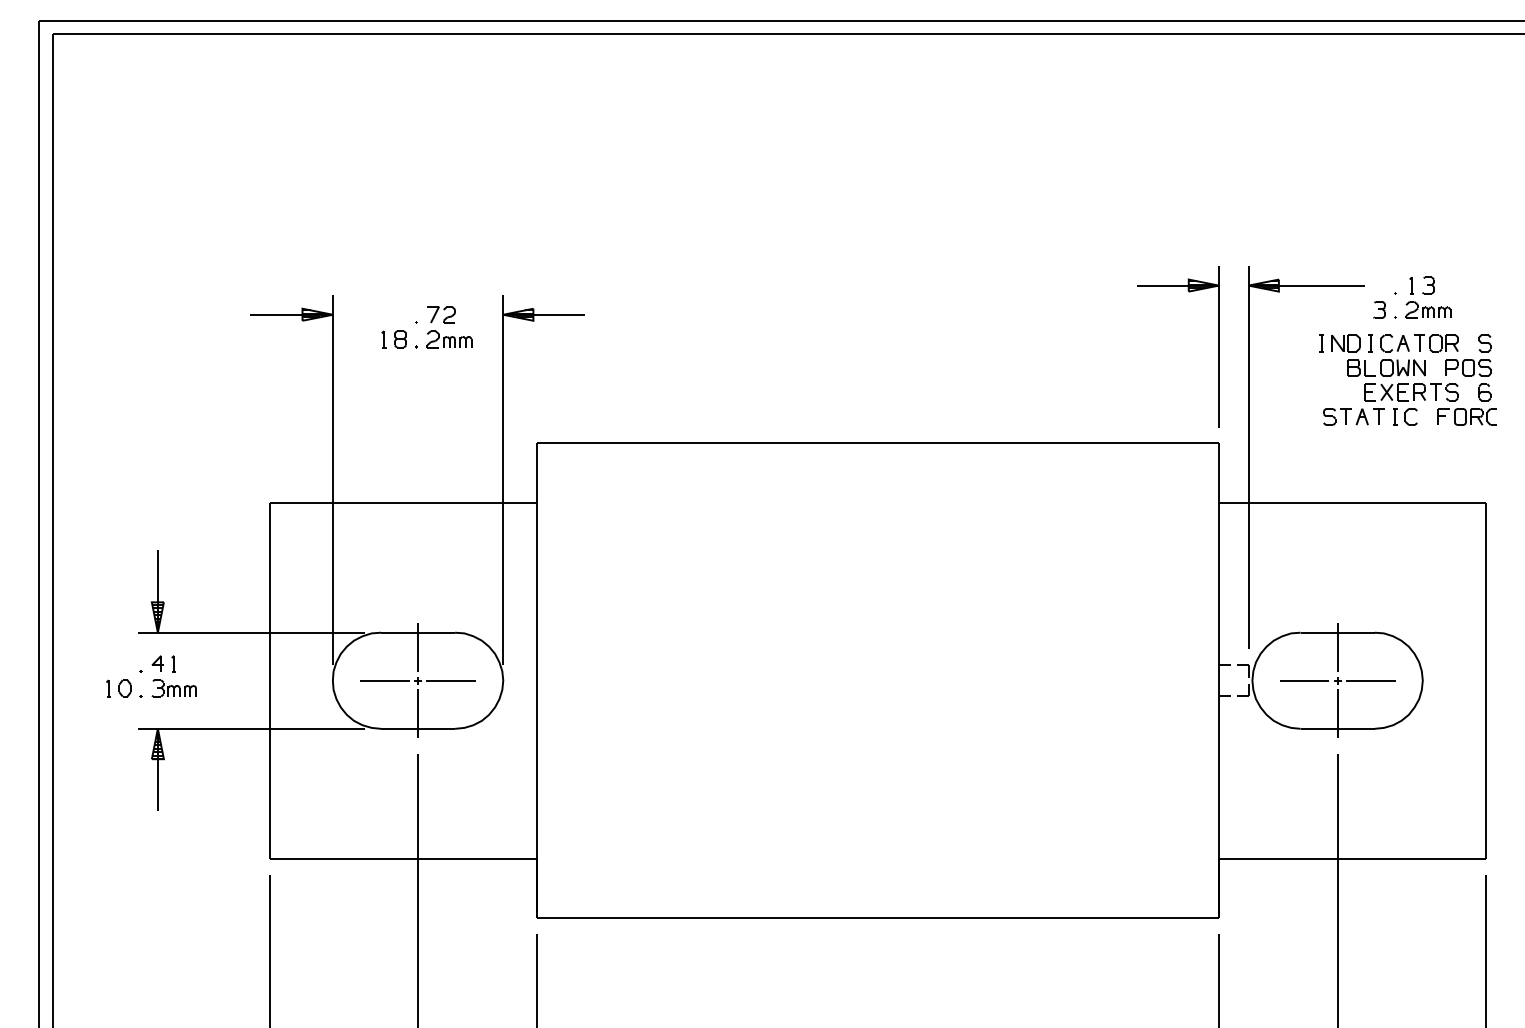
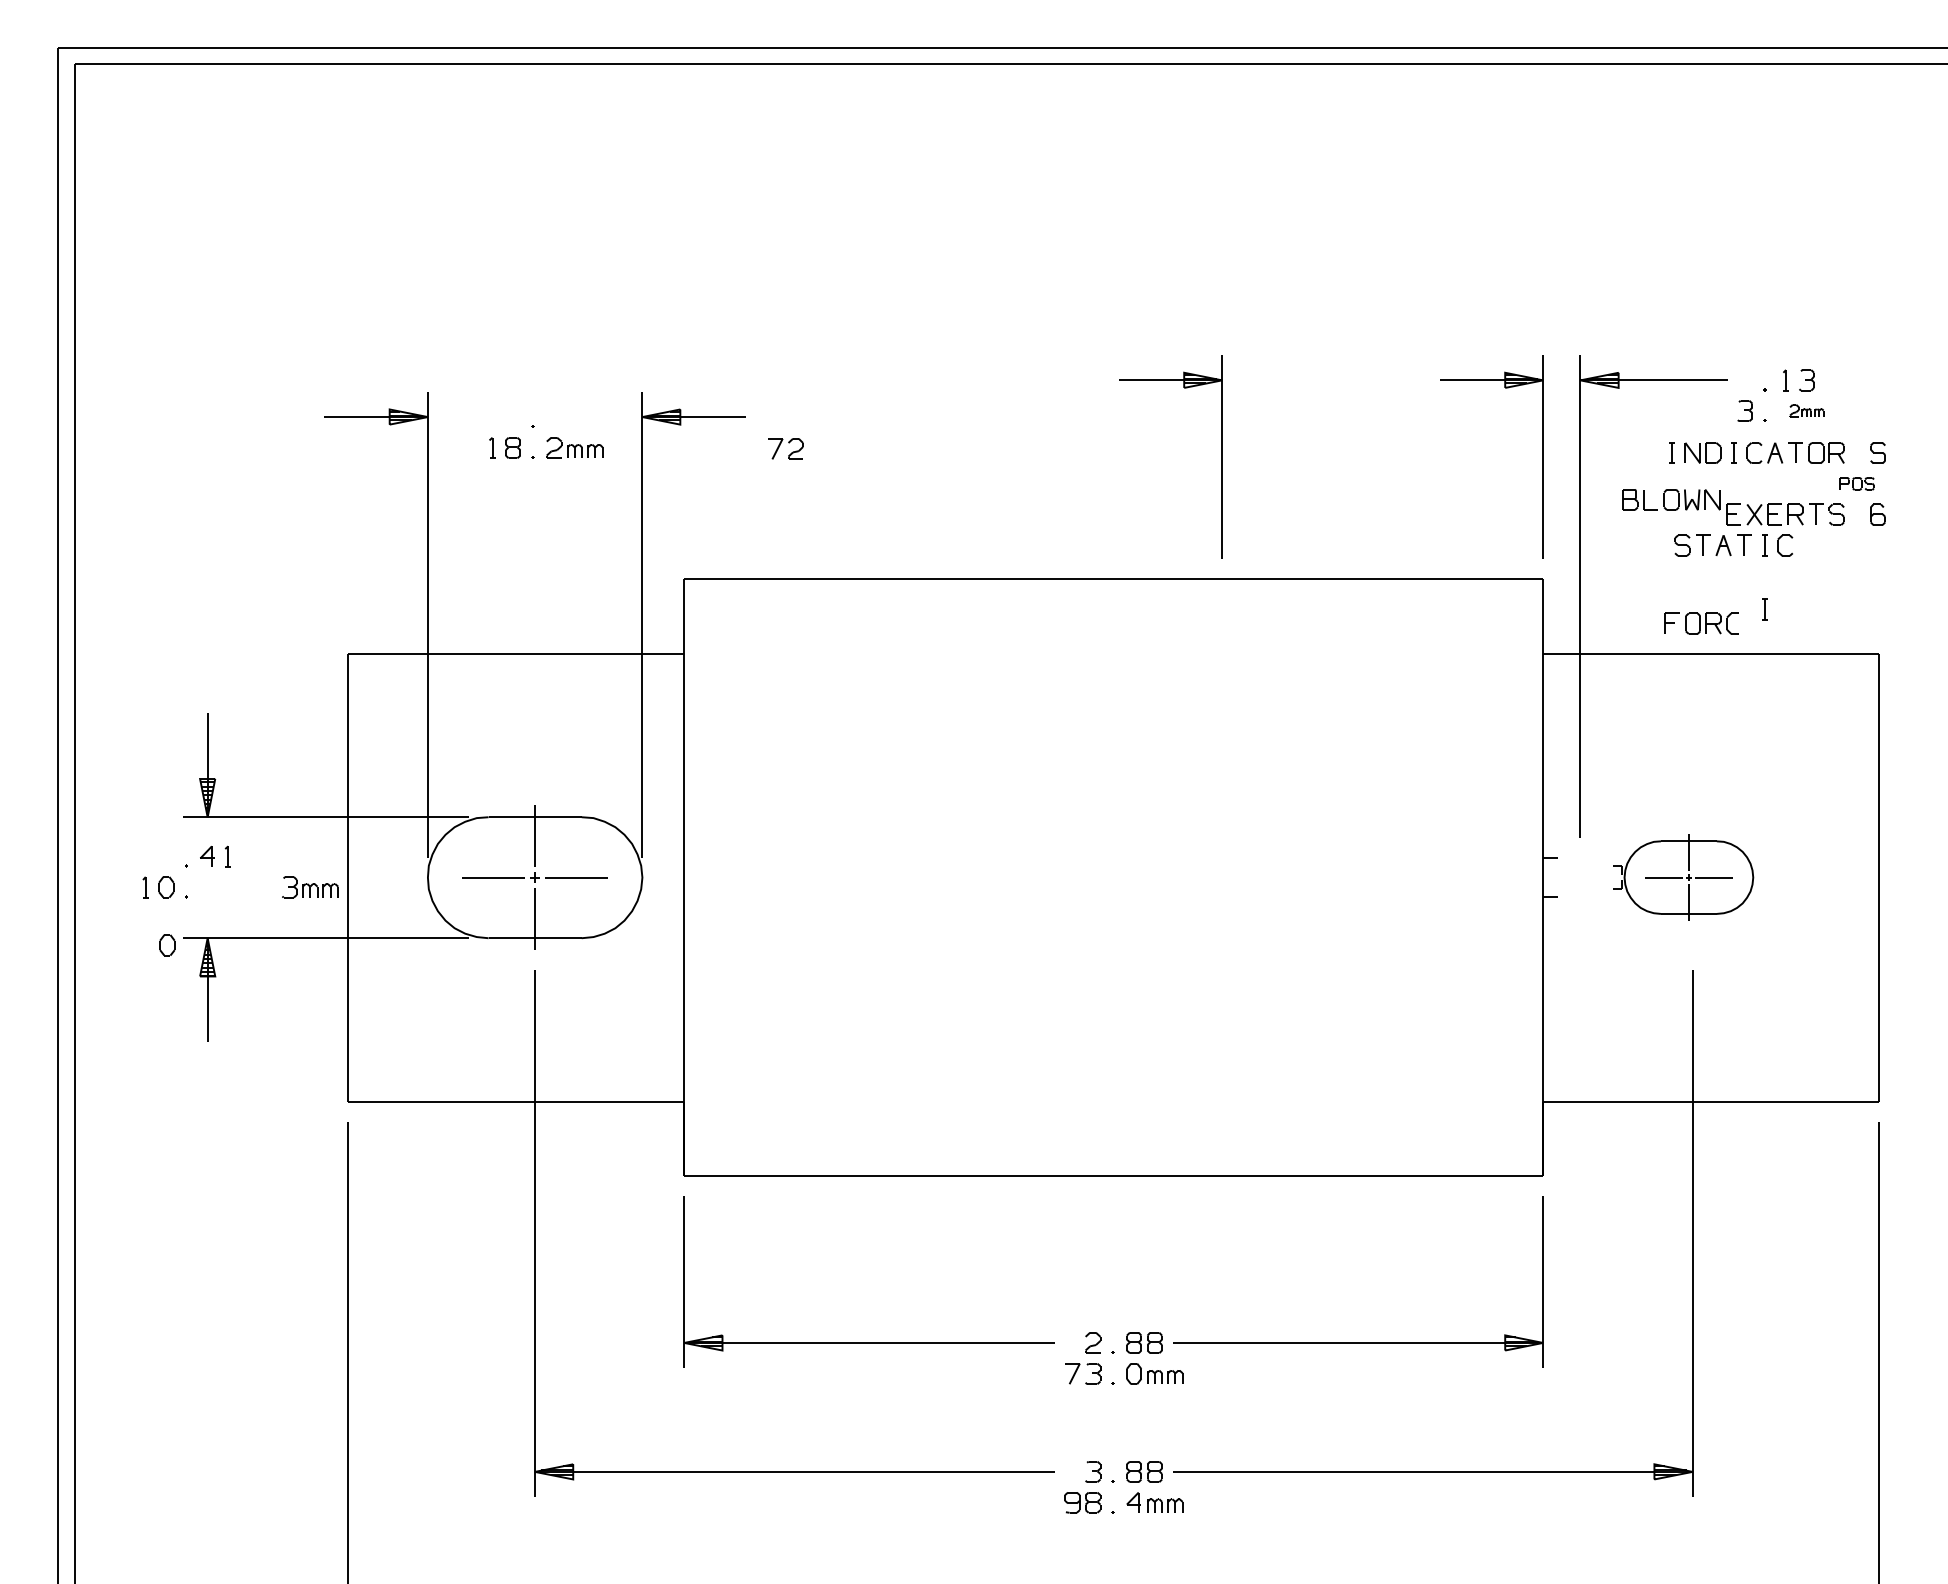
part: (1428, 309) -> (1806, 410), size x0.6
part: (441, 314) -> (785, 448), moved
part: (963, 346) -> (1221, 456), added
part: (1386, 367) -> (1671, 499), moved
part: (1467, 367) -> (1856, 483), size x0.6
part: (1467, 416) -> (1701, 623), moved
part: (1394, 467) -> (1764, 609), added
part: (1330, 680) -> (1683, 877), size x0.6
part: (174, 688) -> (310, 887), moved
part: (125, 734) -> (167, 945), added

